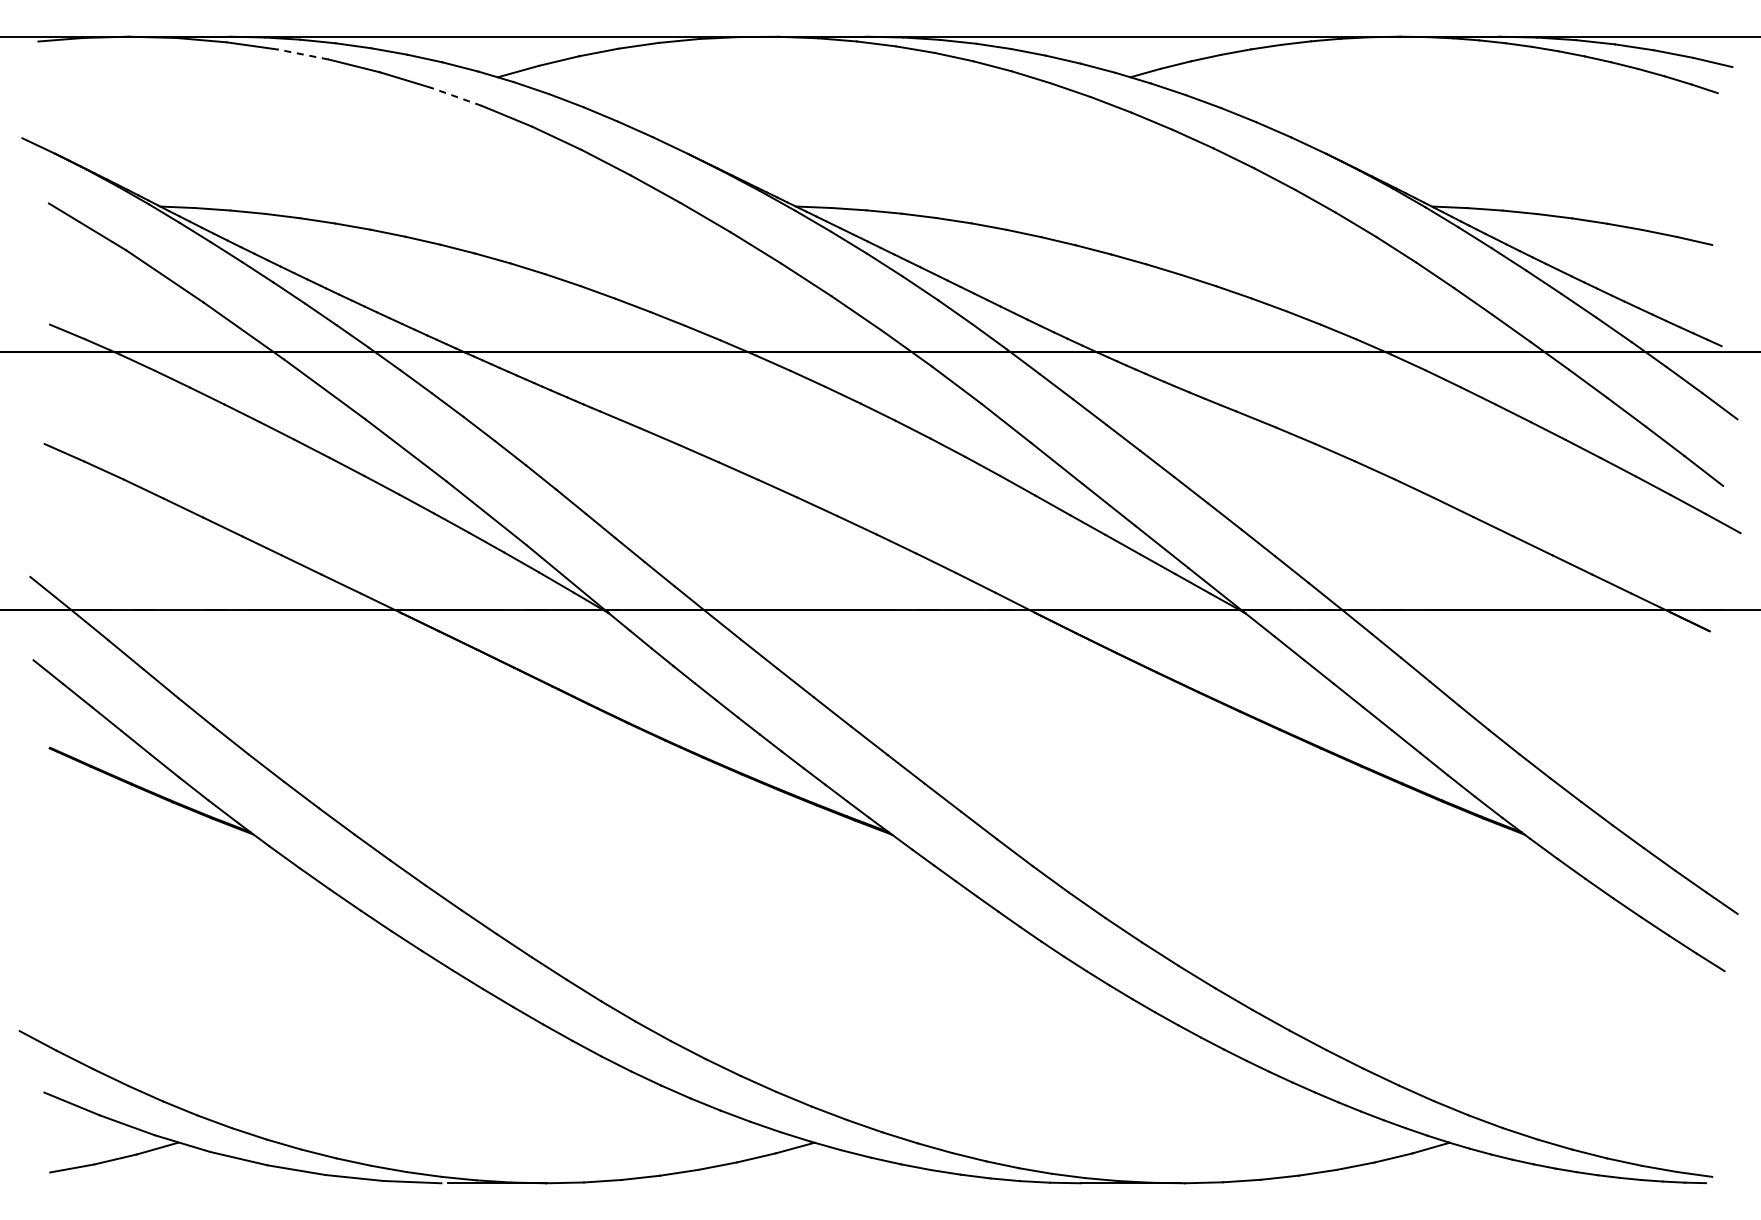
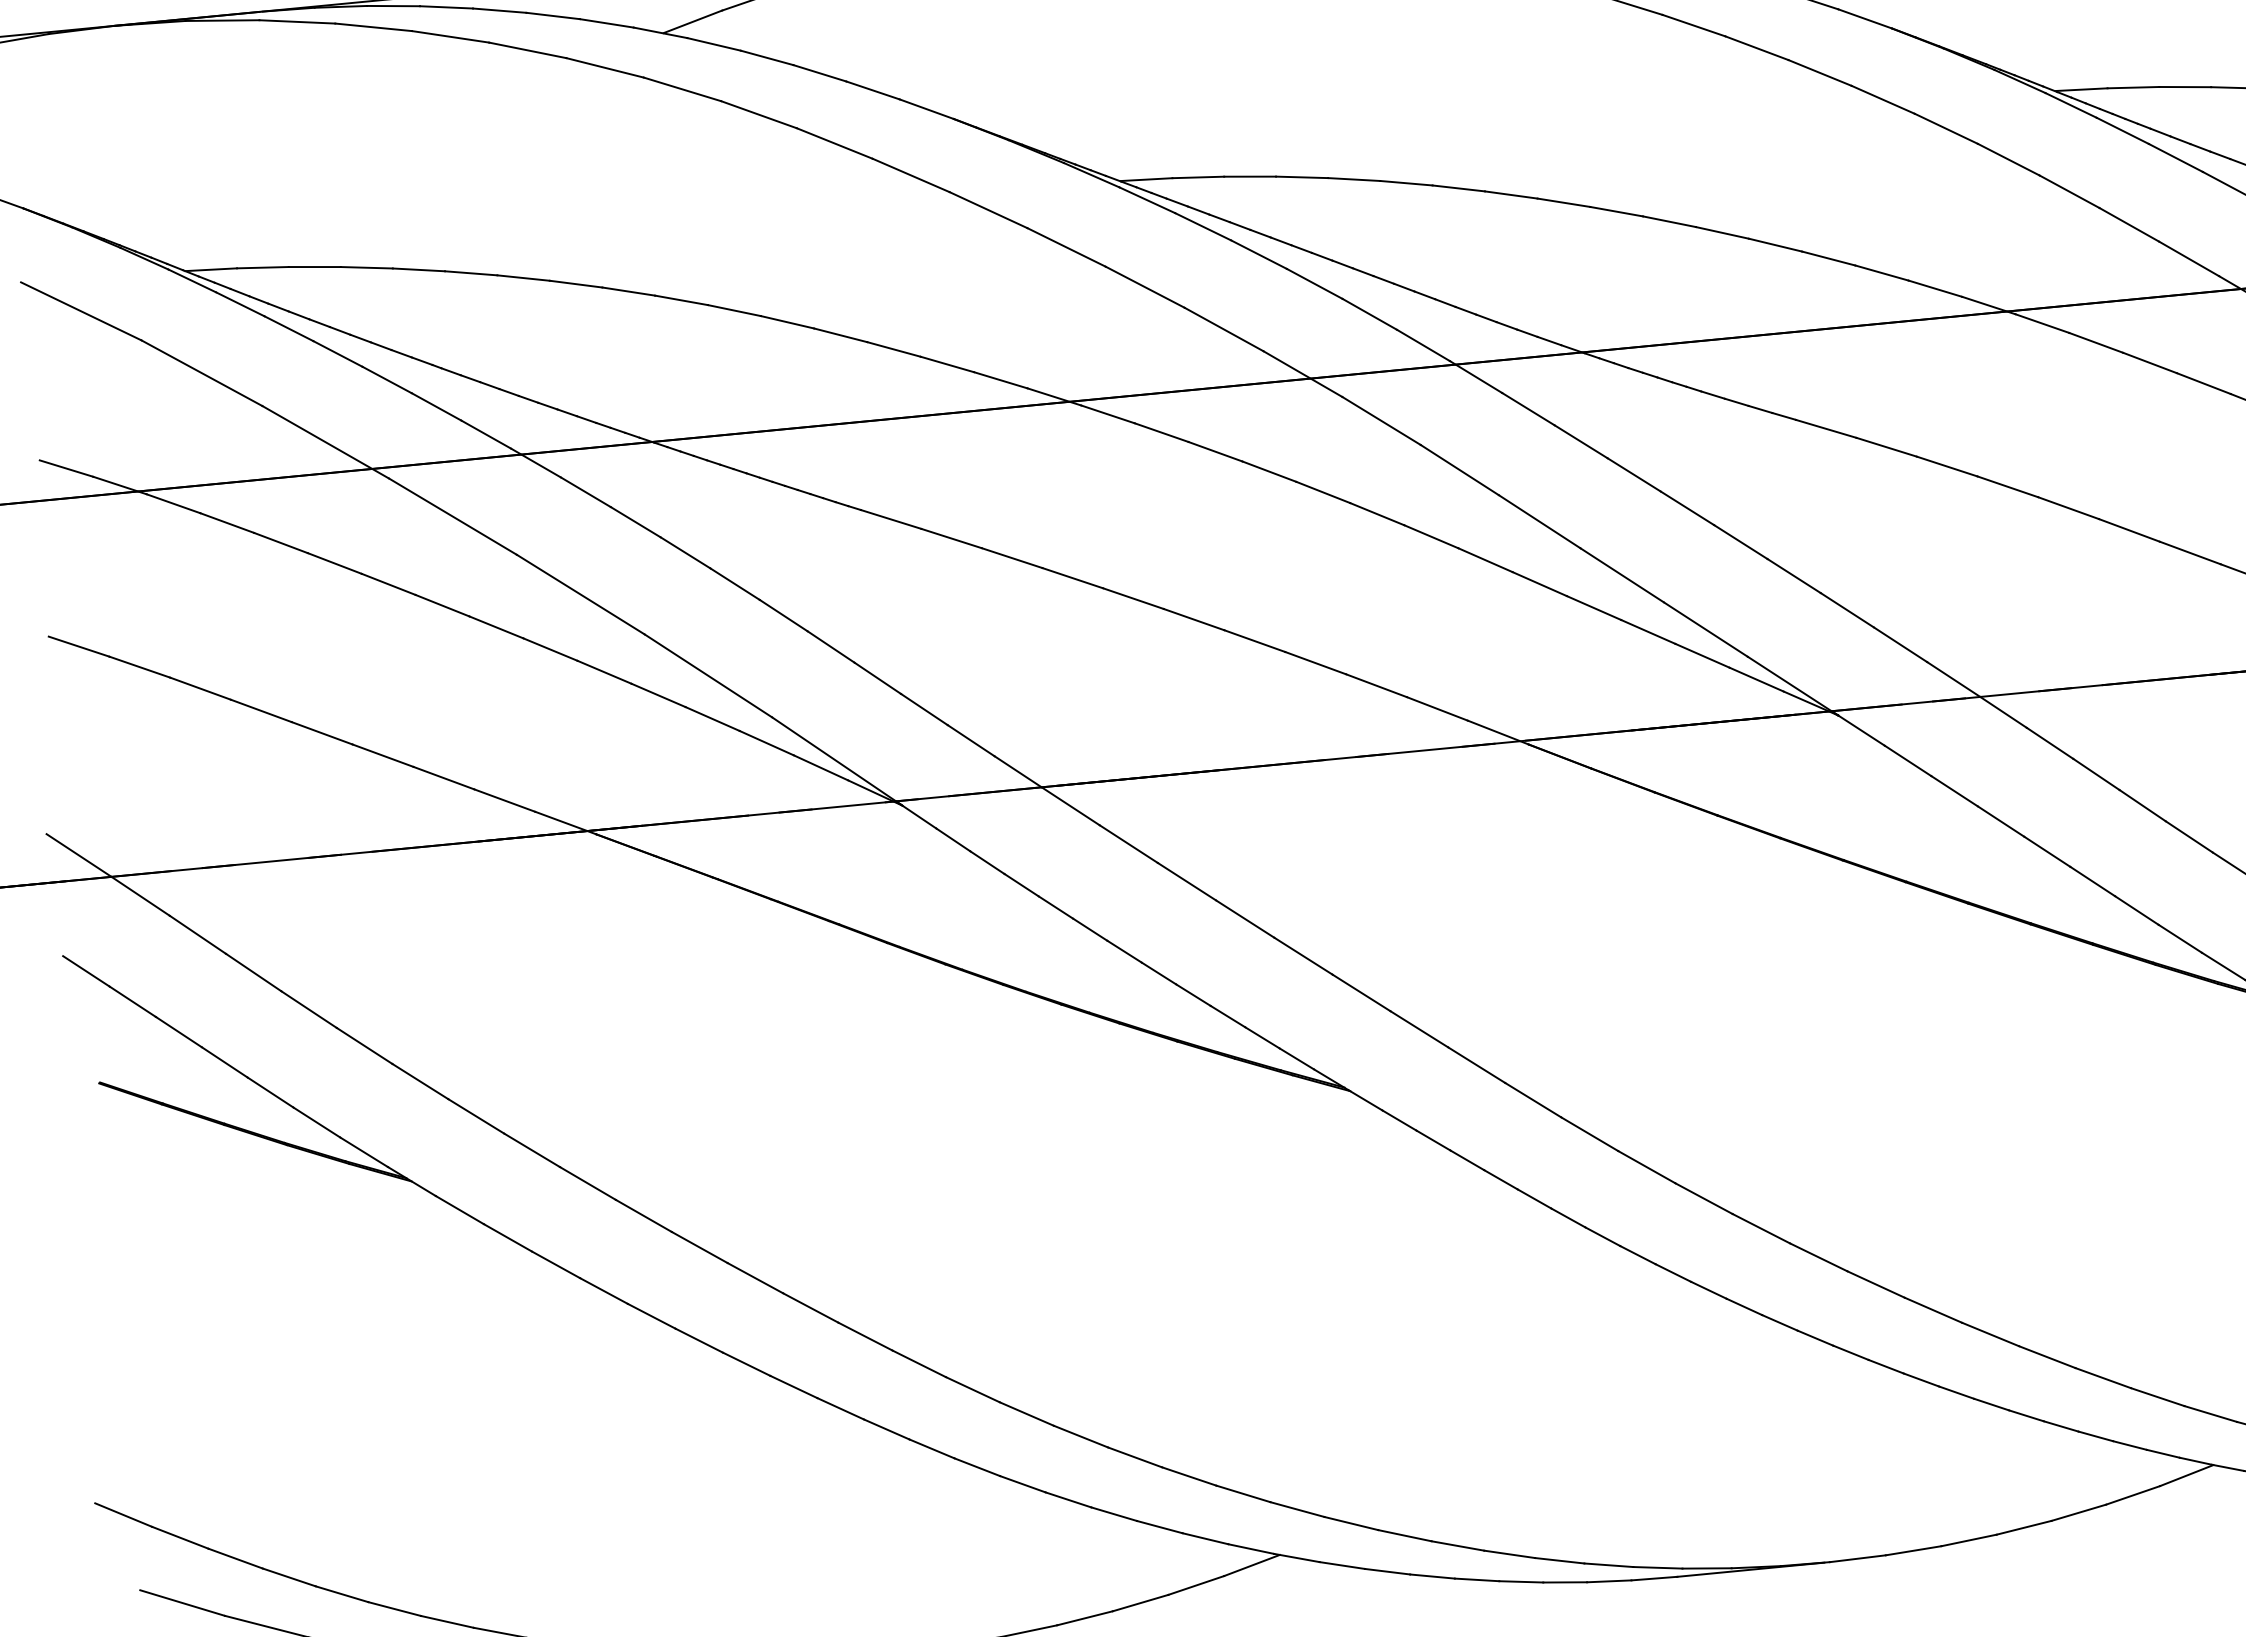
line: (302, 54) -> (372, 27), dashed -> solid
line: (456, 96) -> (605, 67), dashed -> solid

